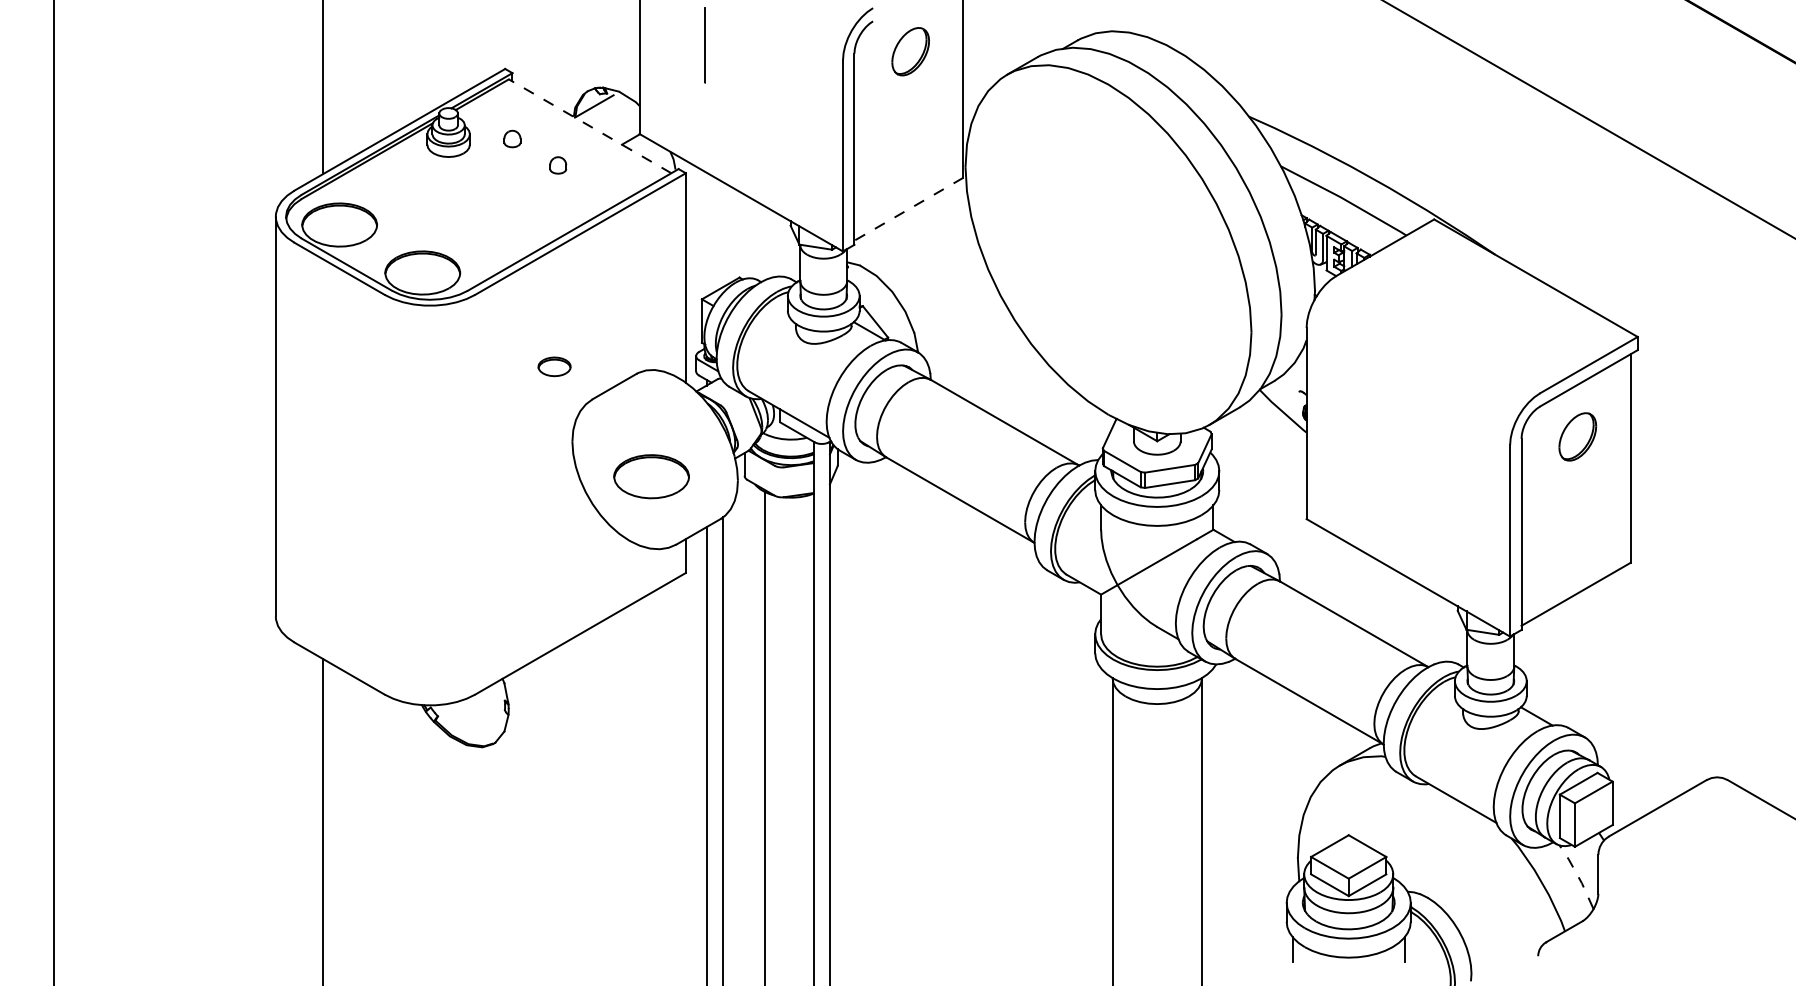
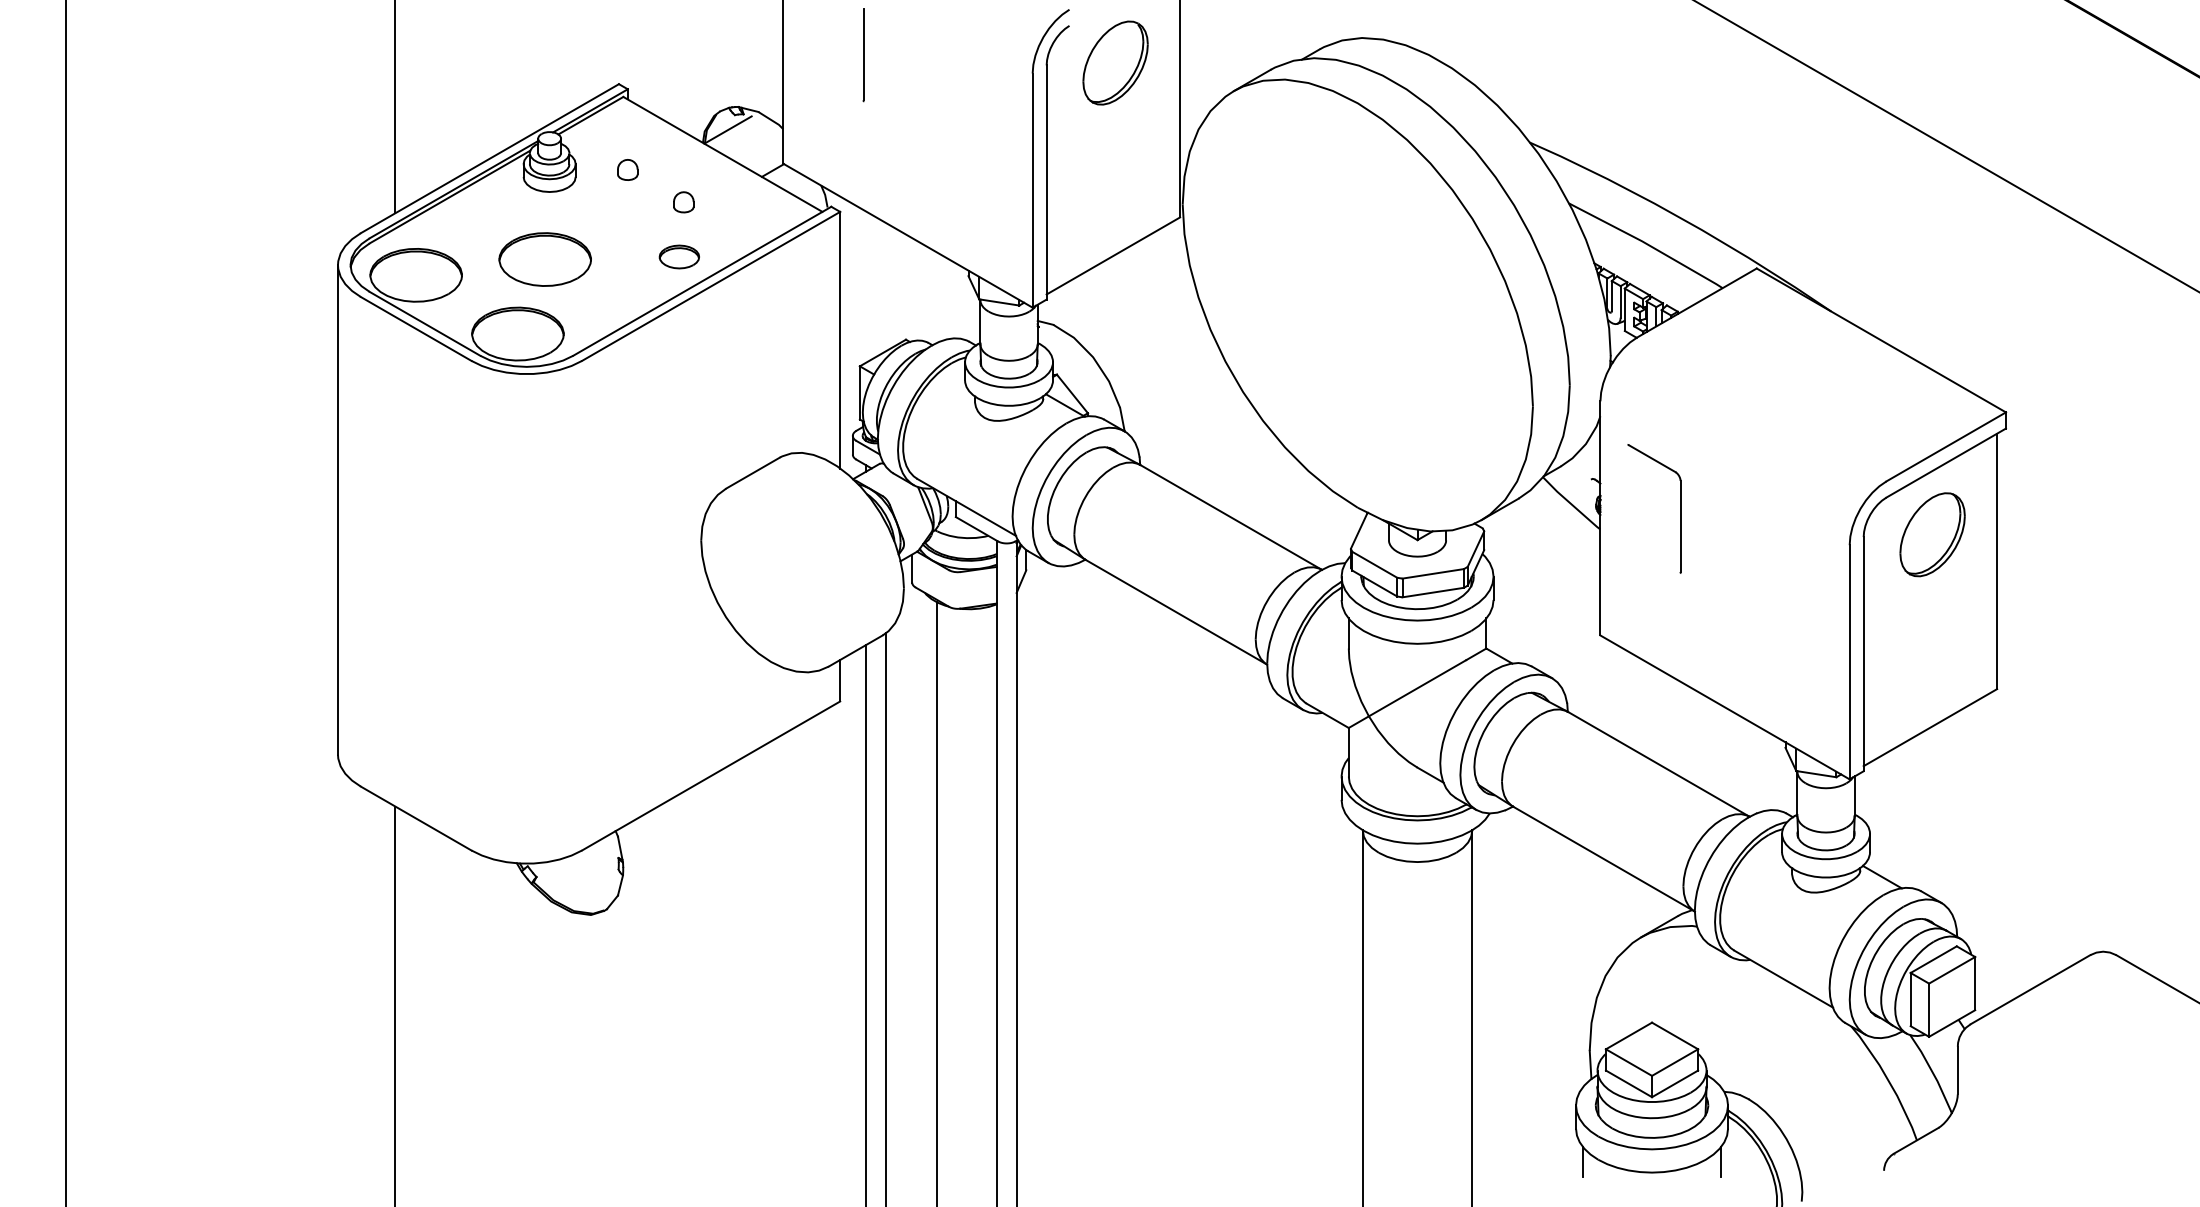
part: (910, 51) -> (1115, 62), size x1.43
line: (589, 126) -> (722, 154), dashed -> solid
line: (908, 209) -> (1112, 256), dashed -> solid
part: (553, 366) -> (678, 256), moved
part: (1371, 415) -> (1680, 508), added
part: (1577, 436) -> (1932, 534), size x1.43
part: (651, 476) -> (544, 259), moved
line: (1577, 875) -> (1932, 1071), dashed -> solid

